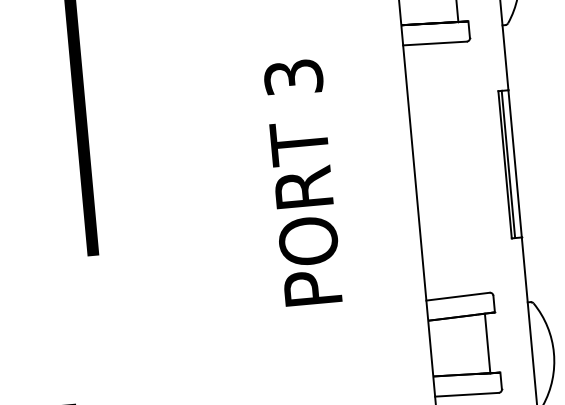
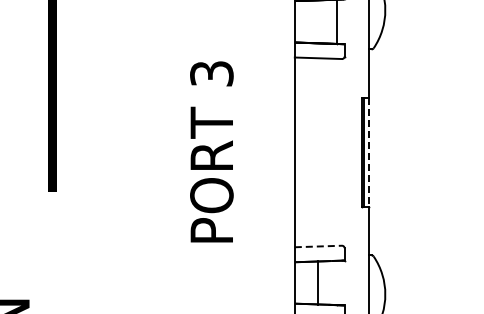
line: (515, 164) -> (369, 152), solid -> dashed
line: (458, 296) -> (318, 246), solid -> dashed
line: (488, 342) -> (318, 282), moved

